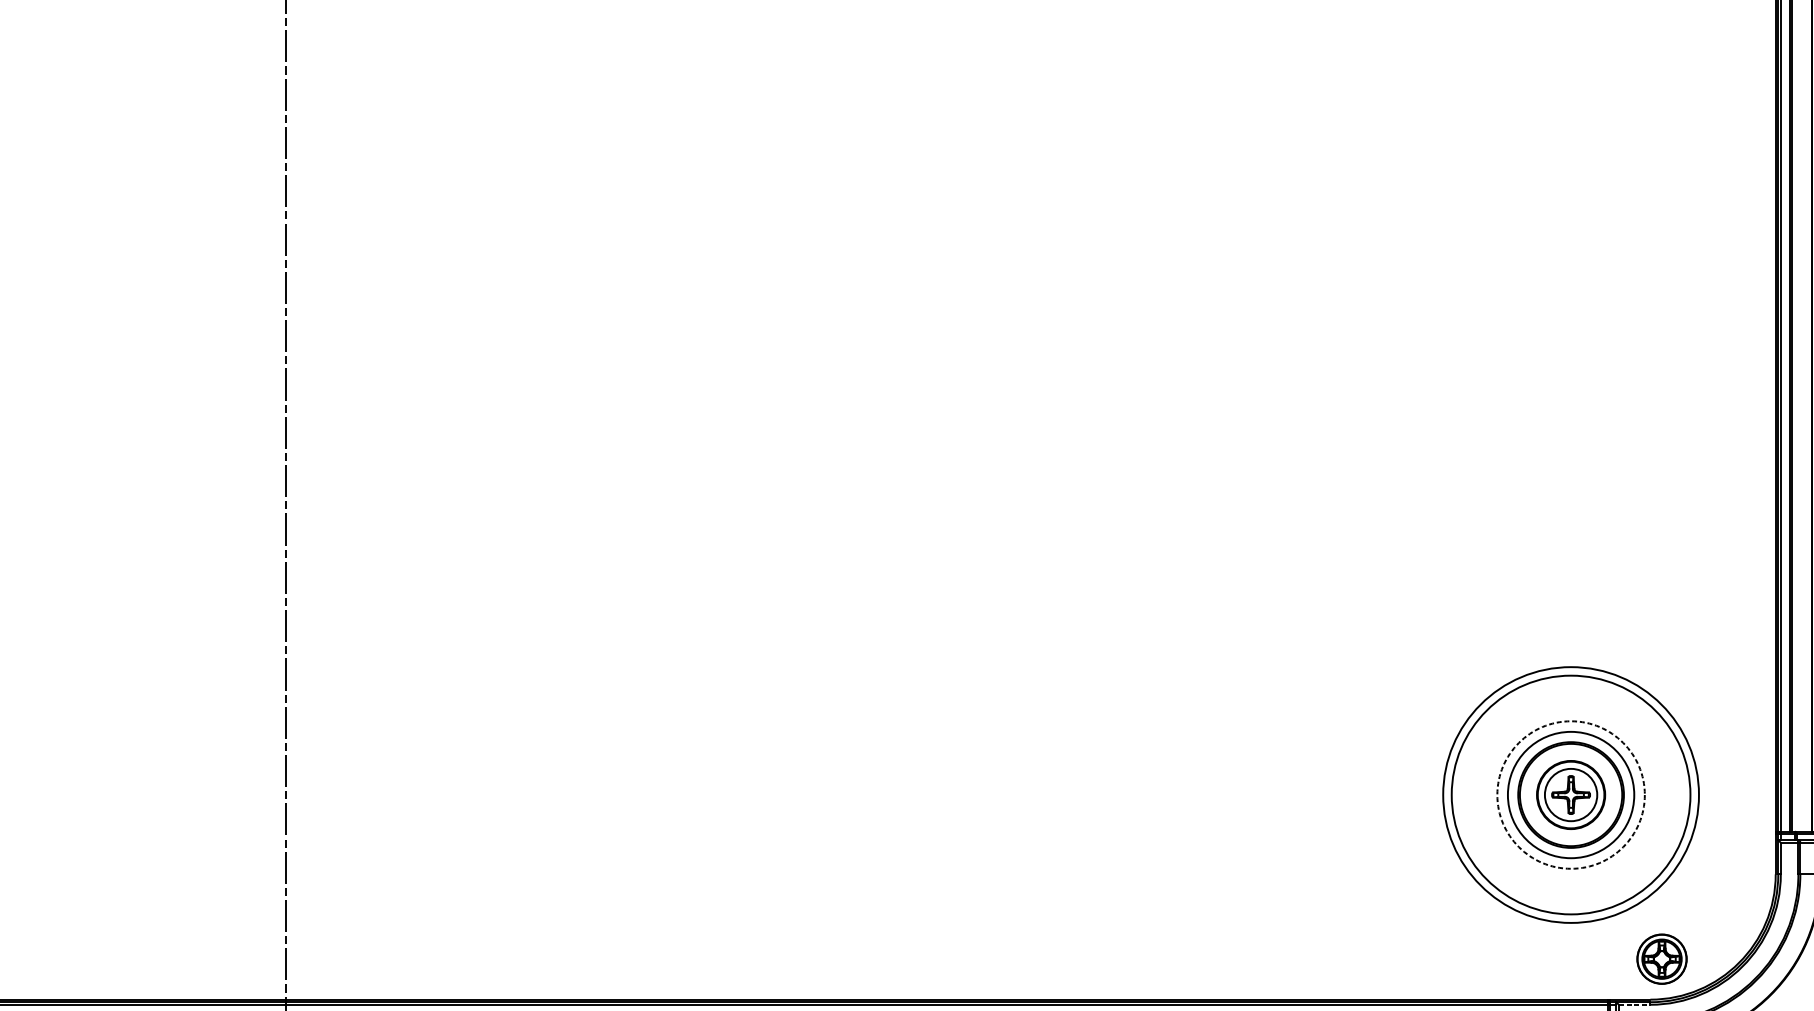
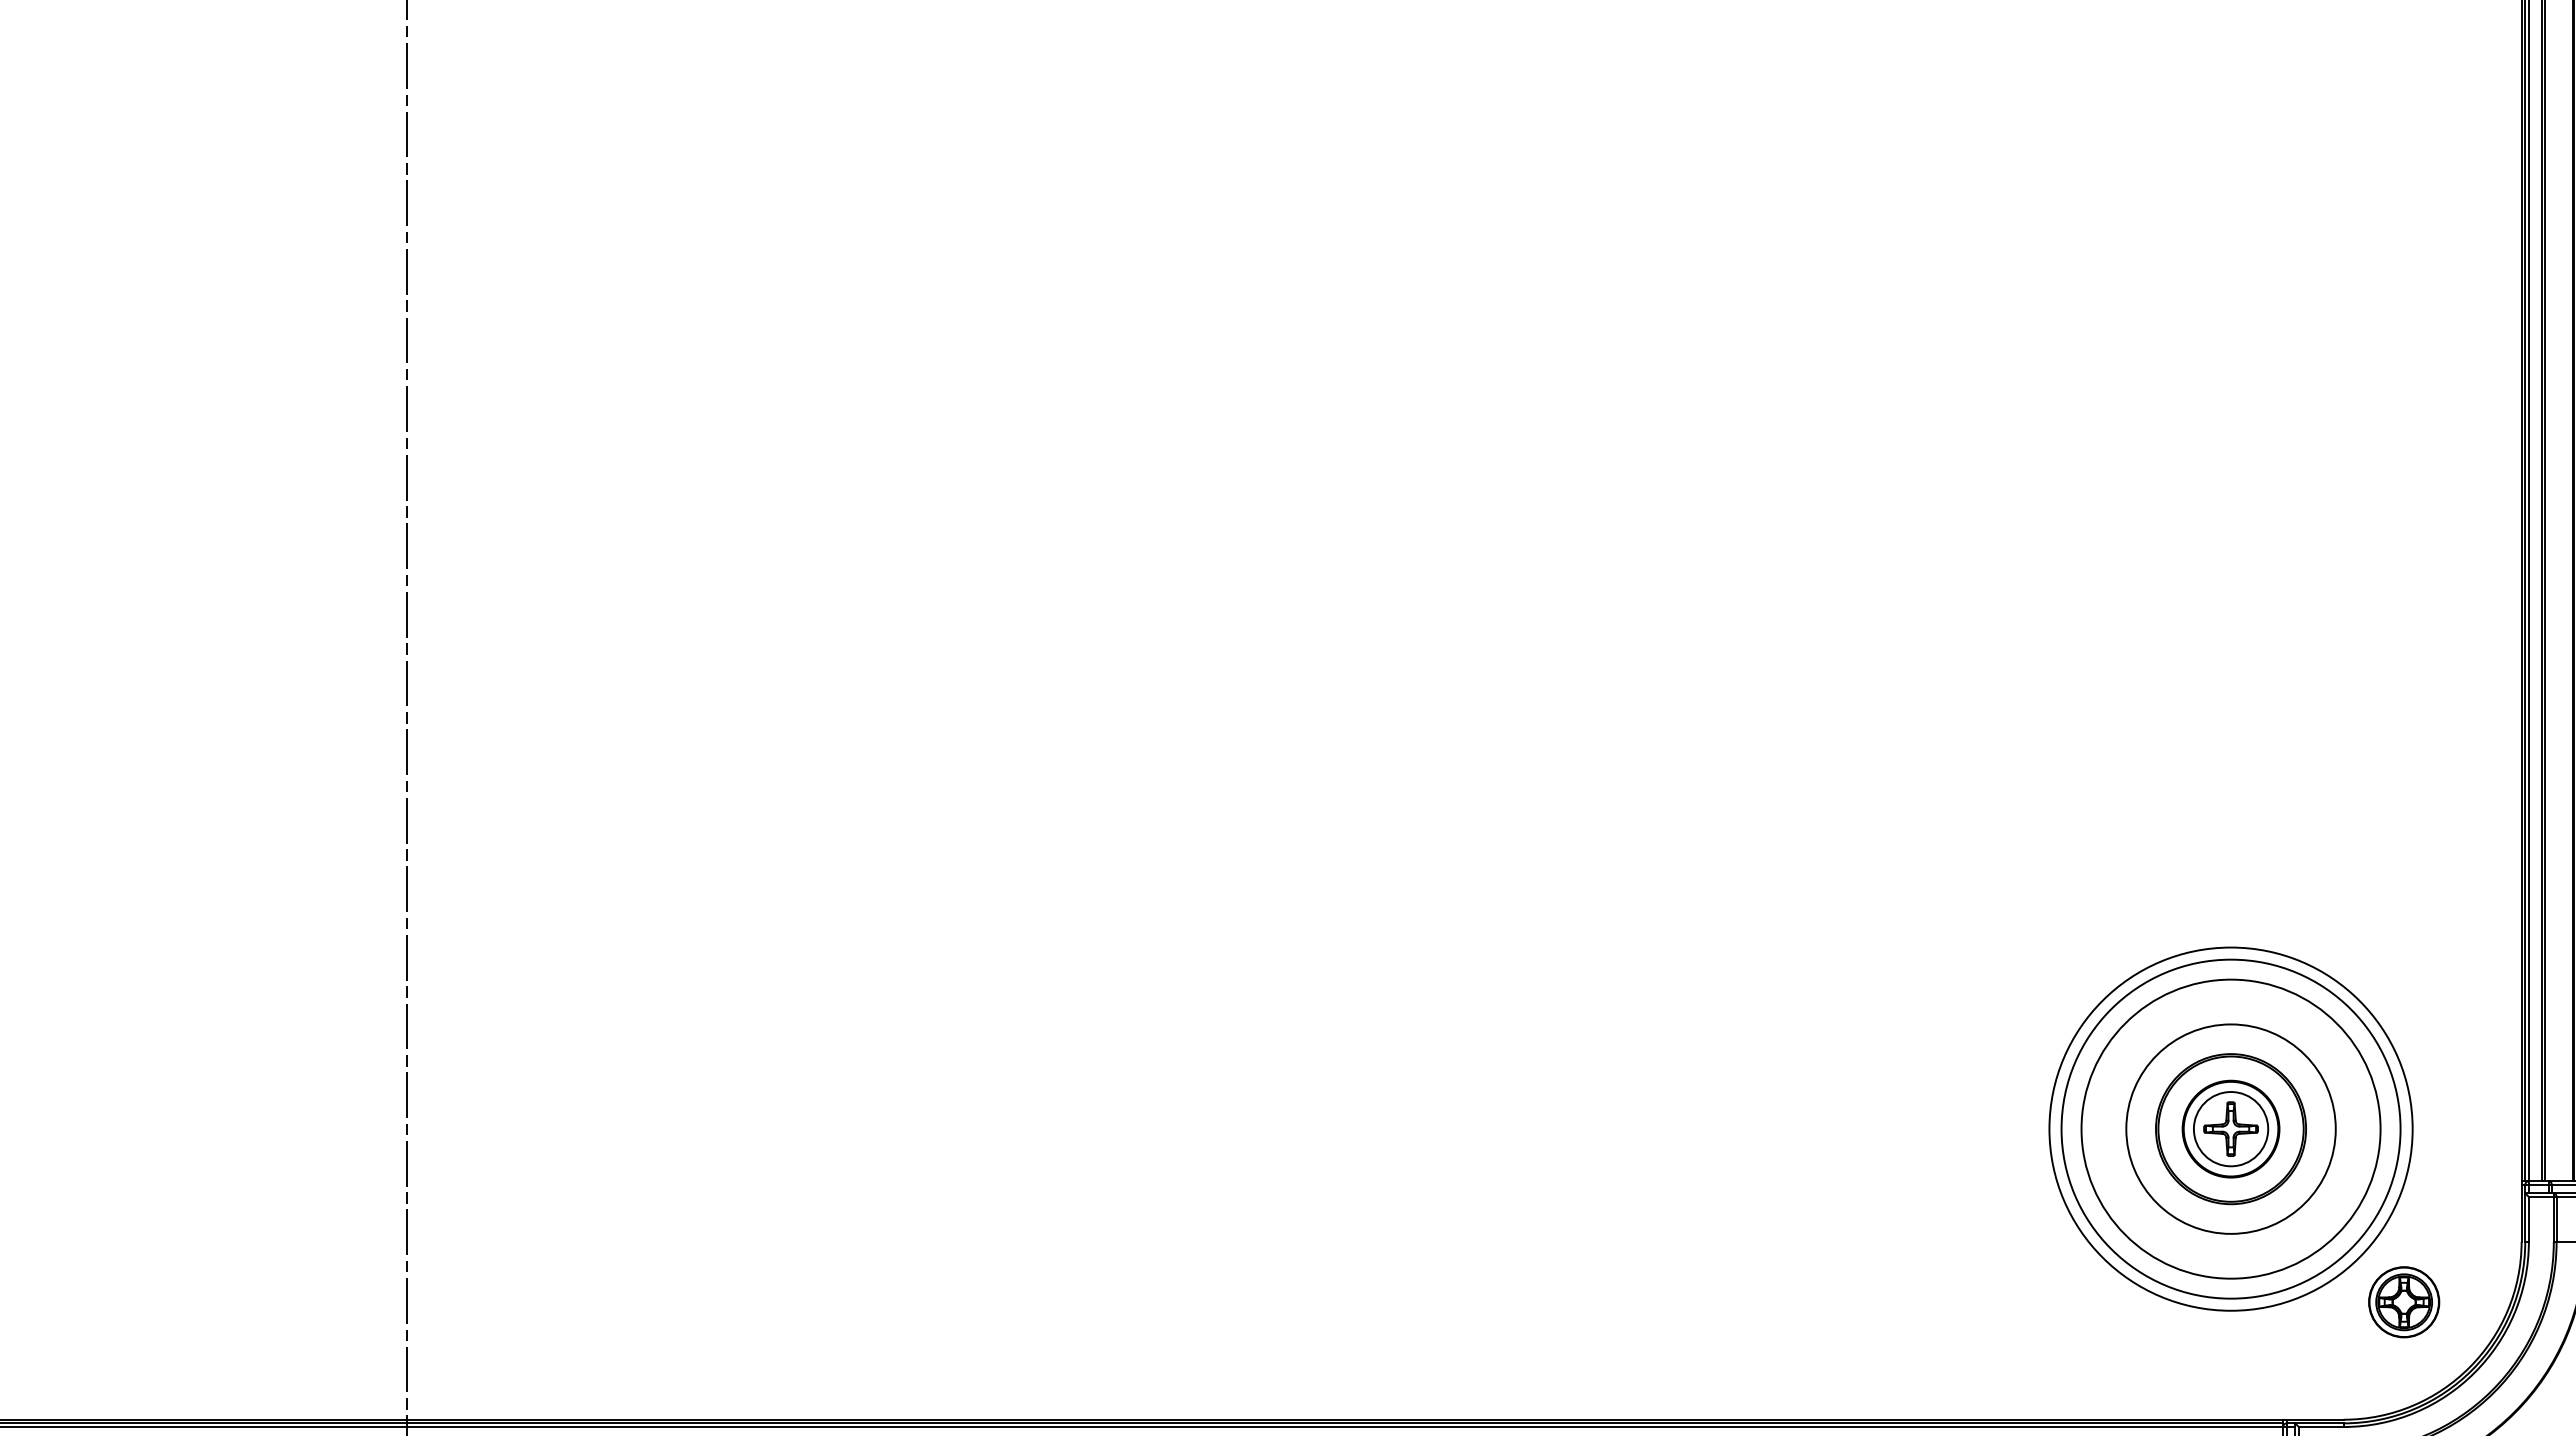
circle: (1570, 794) -> (2230, 1128), dashed -> solid
circle: (1570, 794) -> (2230, 1128), size x1.67
part: (1662, 959) -> (2404, 1302), moved
line: (1634, 1005) -> (2321, 1427), dashed -> solid

